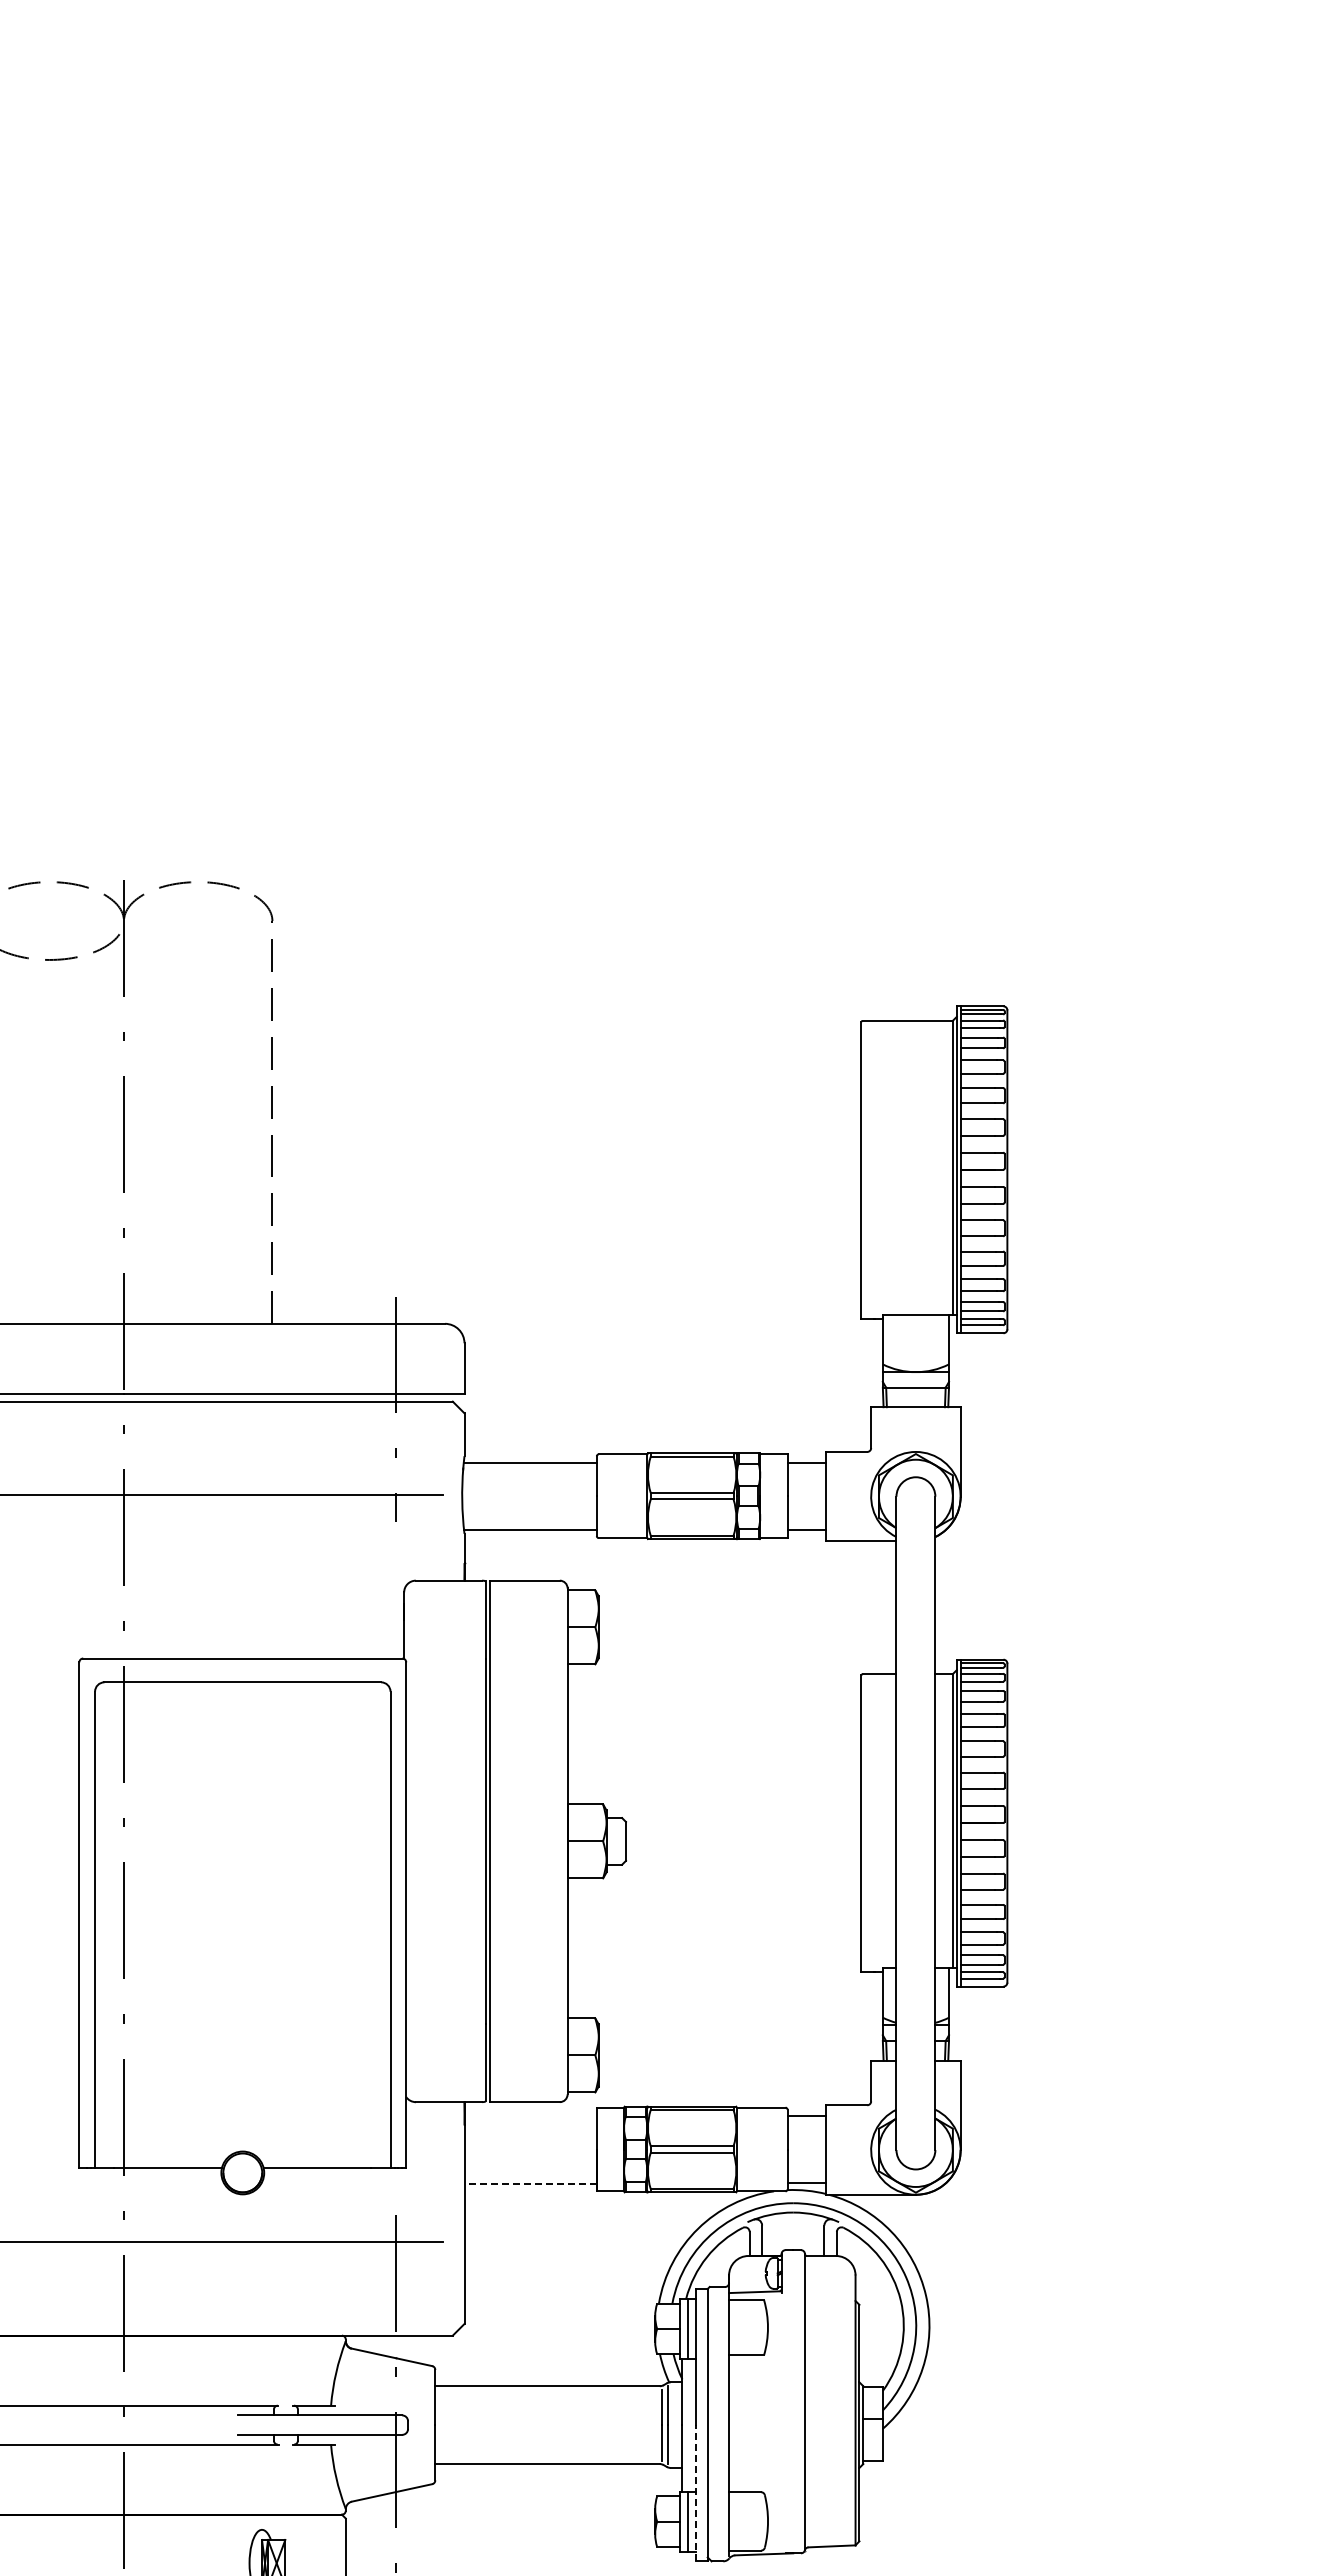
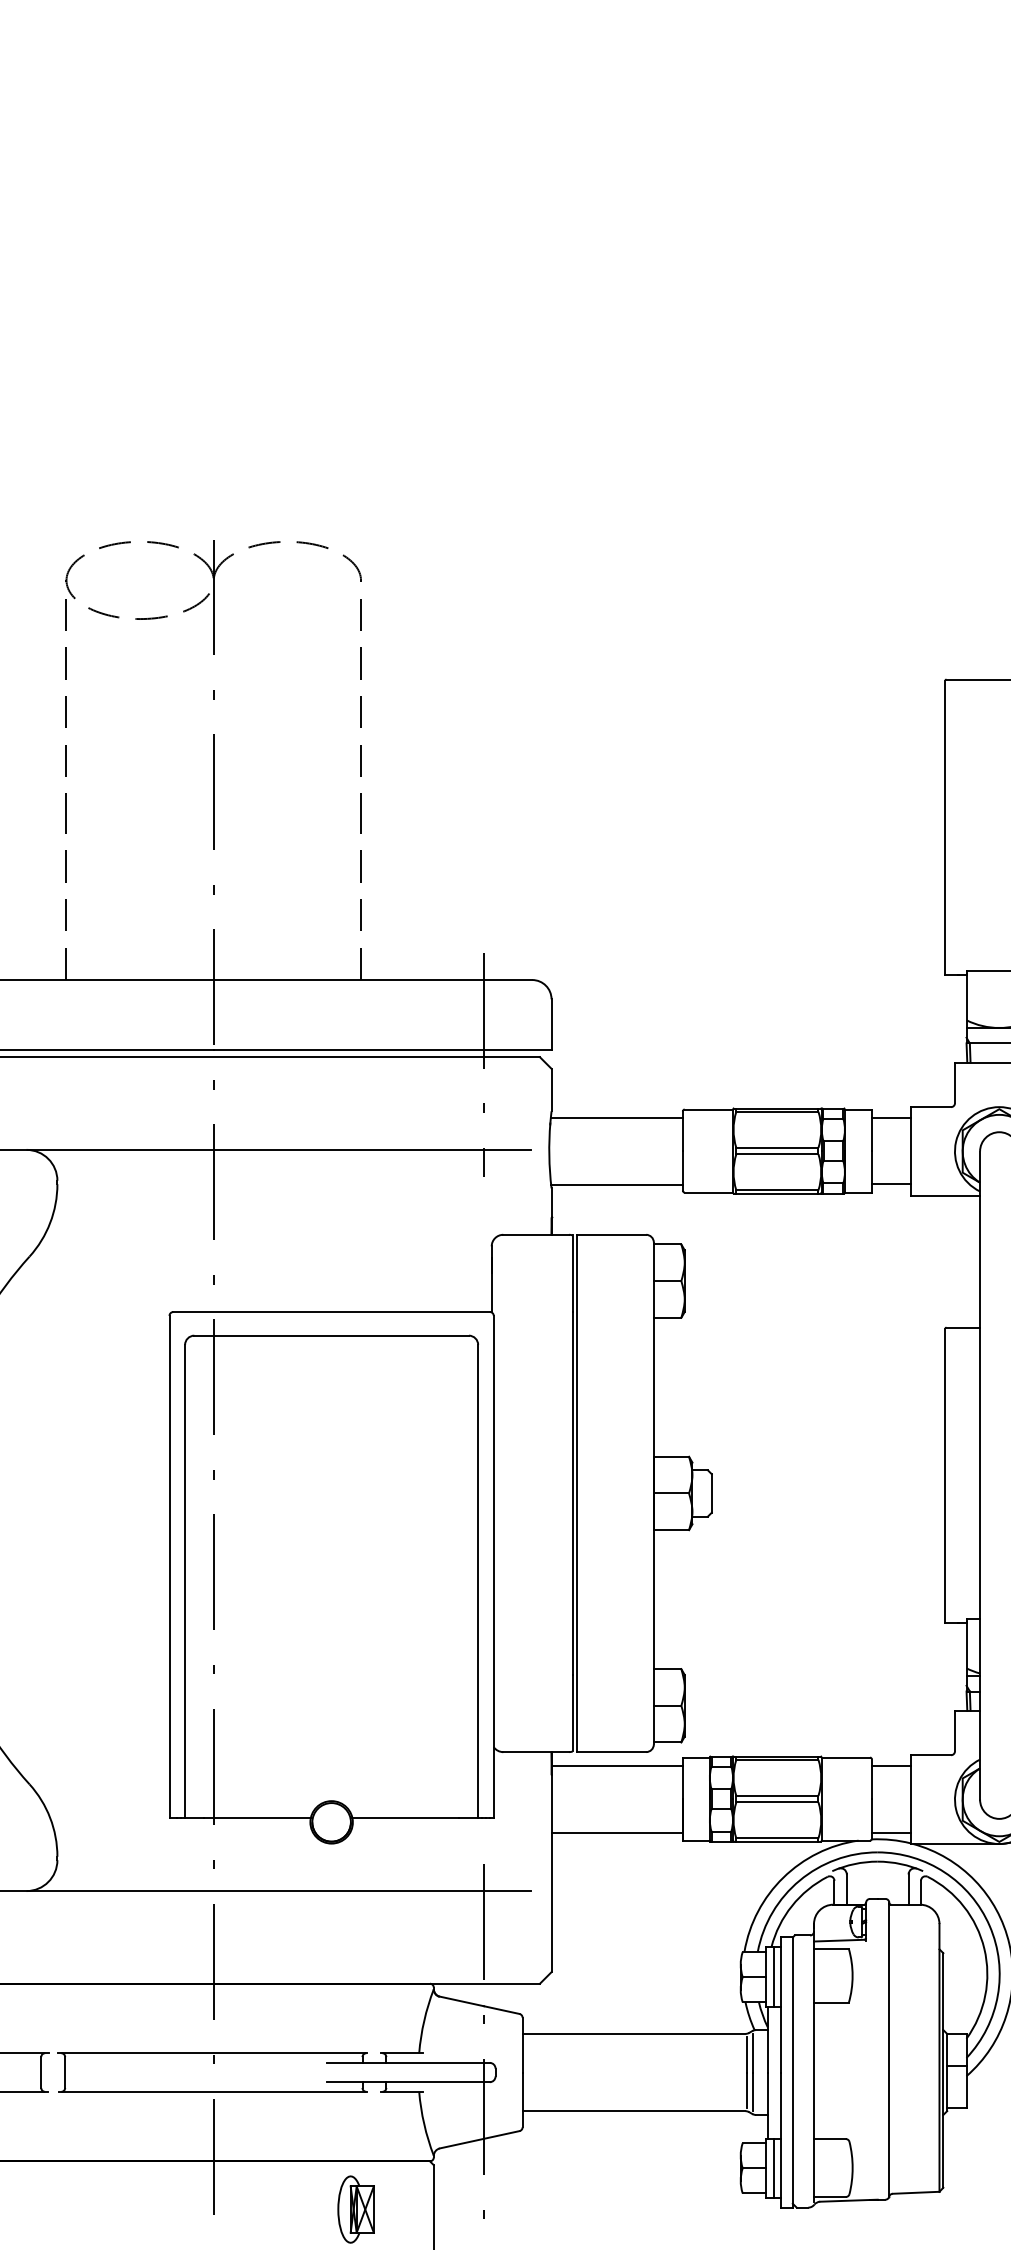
line: (530, 2116) -> (617, 1766), added
line: (530, 2183) -> (617, 1832), dashed -> solid
line: (696, 2492) -> (781, 2139), dashed -> solid

